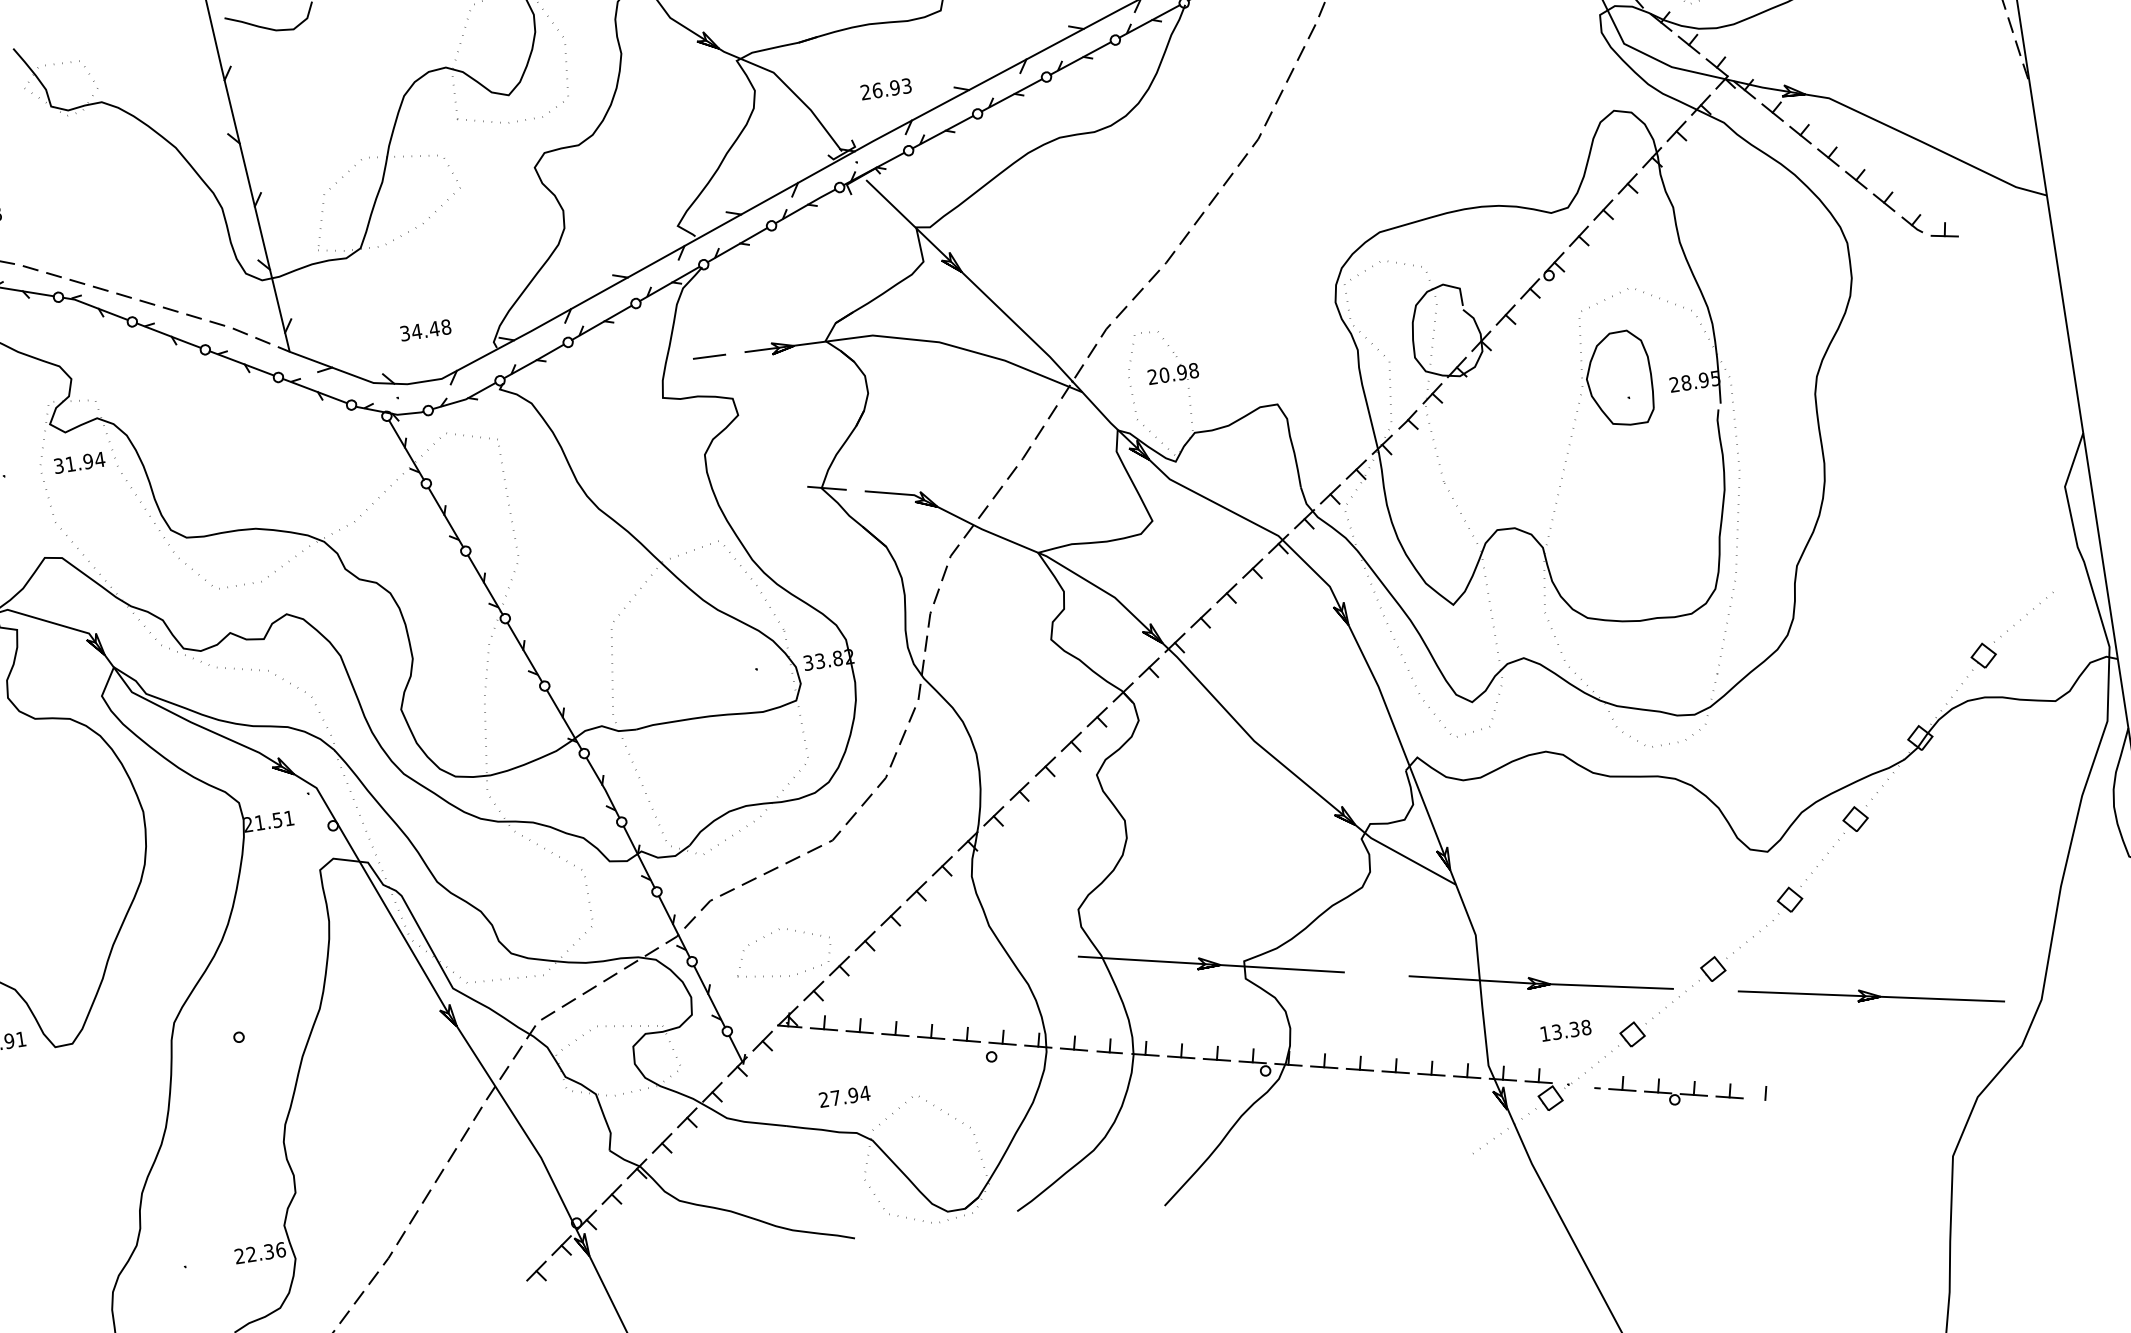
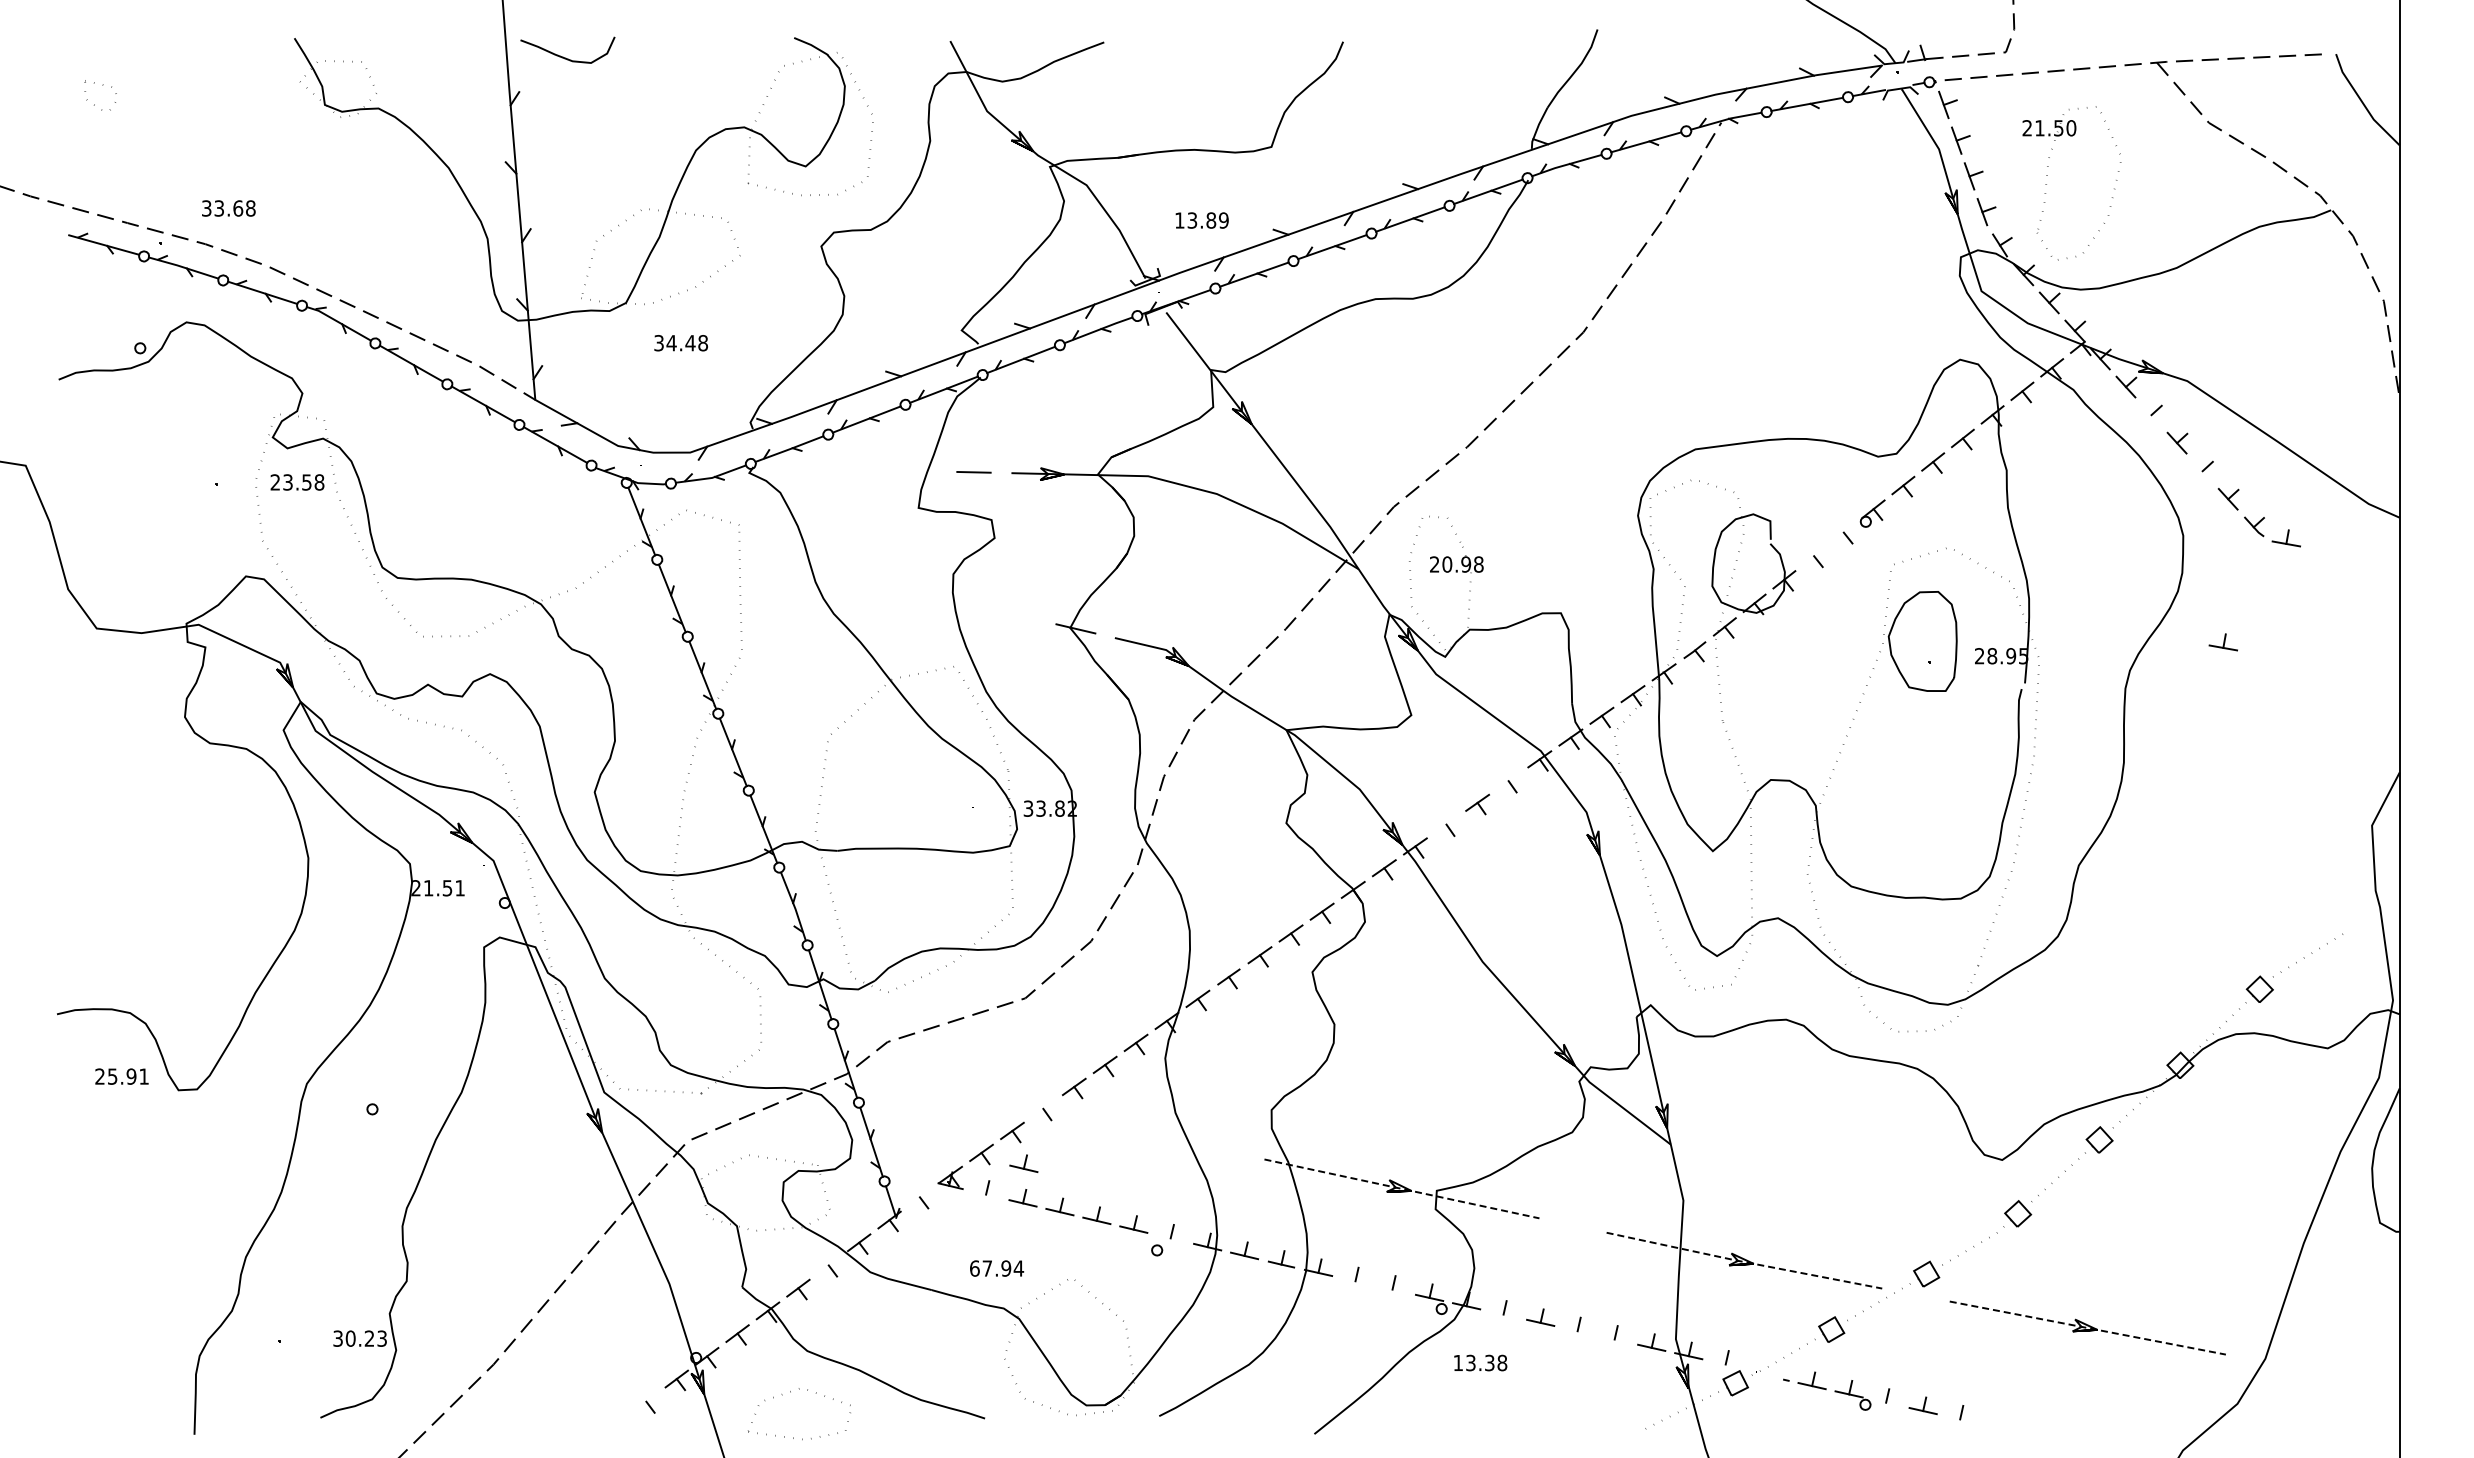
text: (885, 89) -> (1201, 220), 26.93 -> 13.89
line: (1800, 134) -> (2151, 414), removed
line: (1855, 179) -> (2202, 470), removed
line: (1529, 288) -> (1843, 532), removed
line: (1505, 314) -> (1814, 555), removed
text: (425, 330) -> (680, 343), moved
part: (1899, 337) -> (2222, 642), added
text: (79, 462) -> (297, 482), 31.94 -> 23.58
line: (1252, 569) -> (1508, 781), removed
line: (1200, 618) -> (1446, 824), removed
part: (771, 933) -> (790, 1392), moved
line: (865, 940) -> (1043, 1108), removed
line: (1210, 964) -> (1401, 1188), solid -> dashed
line: (1540, 983) -> (1743, 1261), solid -> dashed
part: (854, 994) -> (1023, 1163), added
line: (1871, 996) -> (2087, 1328), solid -> dashed
line: (823, 1029) -> (985, 1194), removed
text: (1565, 1030) -> (1480, 1362), moved
line: (762, 1040) -> (919, 1196), removed
line: (1002, 1043) -> (1170, 1238), removed
line: (1181, 1057) -> (1355, 1281), removed
line: (1216, 1059) -> (1392, 1289), removed
line: (1324, 1067) -> (1503, 1314), removed
line: (1395, 1072) -> (1577, 1331), removed
line: (1431, 1074) -> (1614, 1339), removed
line: (1538, 1082) -> (1725, 1364), removed
line: (1693, 1094) -> (1885, 1402), removed
text: (823, 1099) -> (974, 1268), 27.94 -> 67.94
line: (687, 1117) -> (828, 1265), removed
text: (260, 1252) -> (360, 1338), 22.36 -> 30.23
line: (536, 1270) -> (646, 1401), removed

